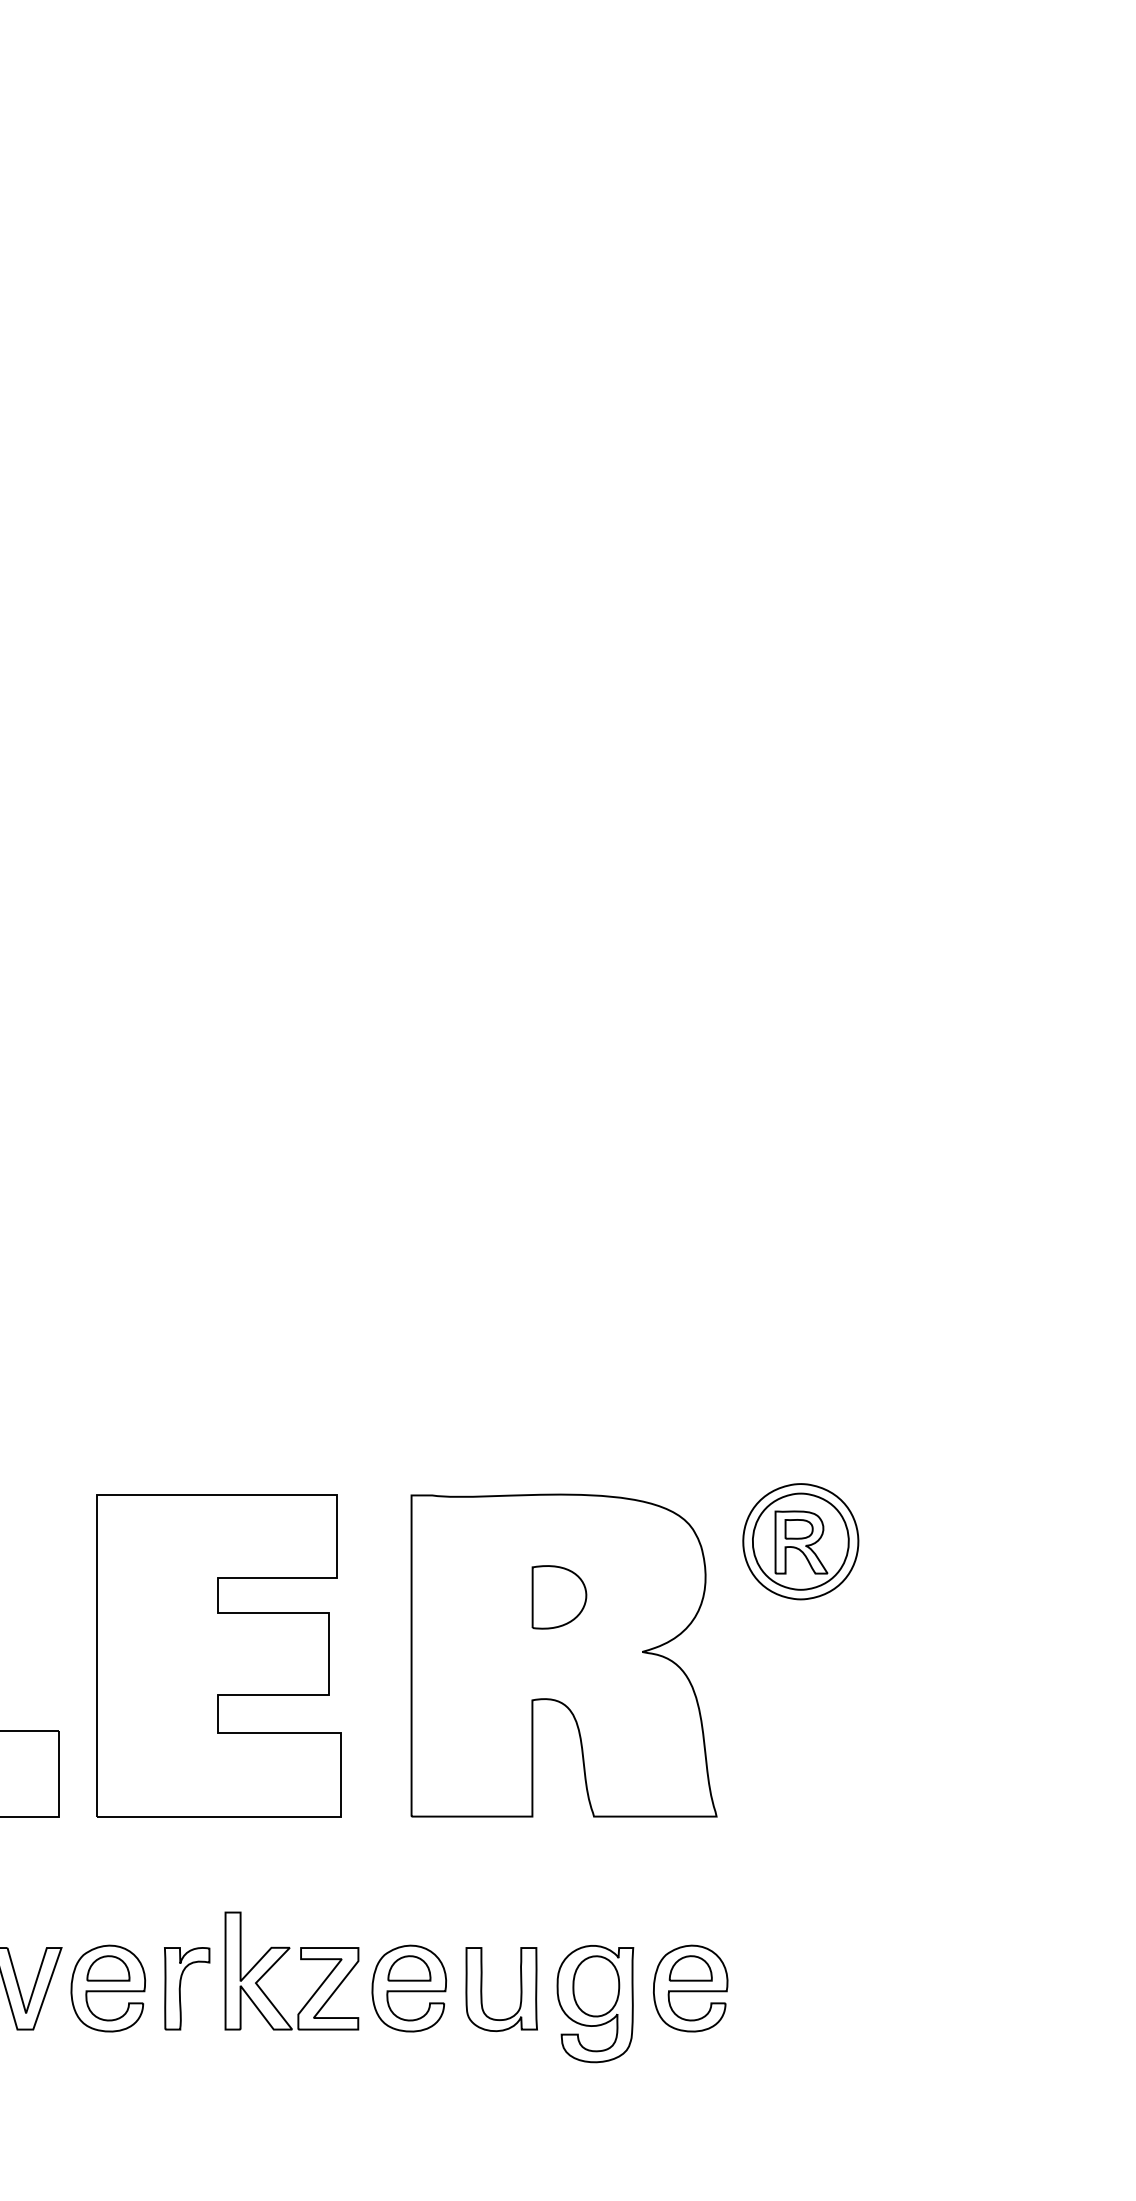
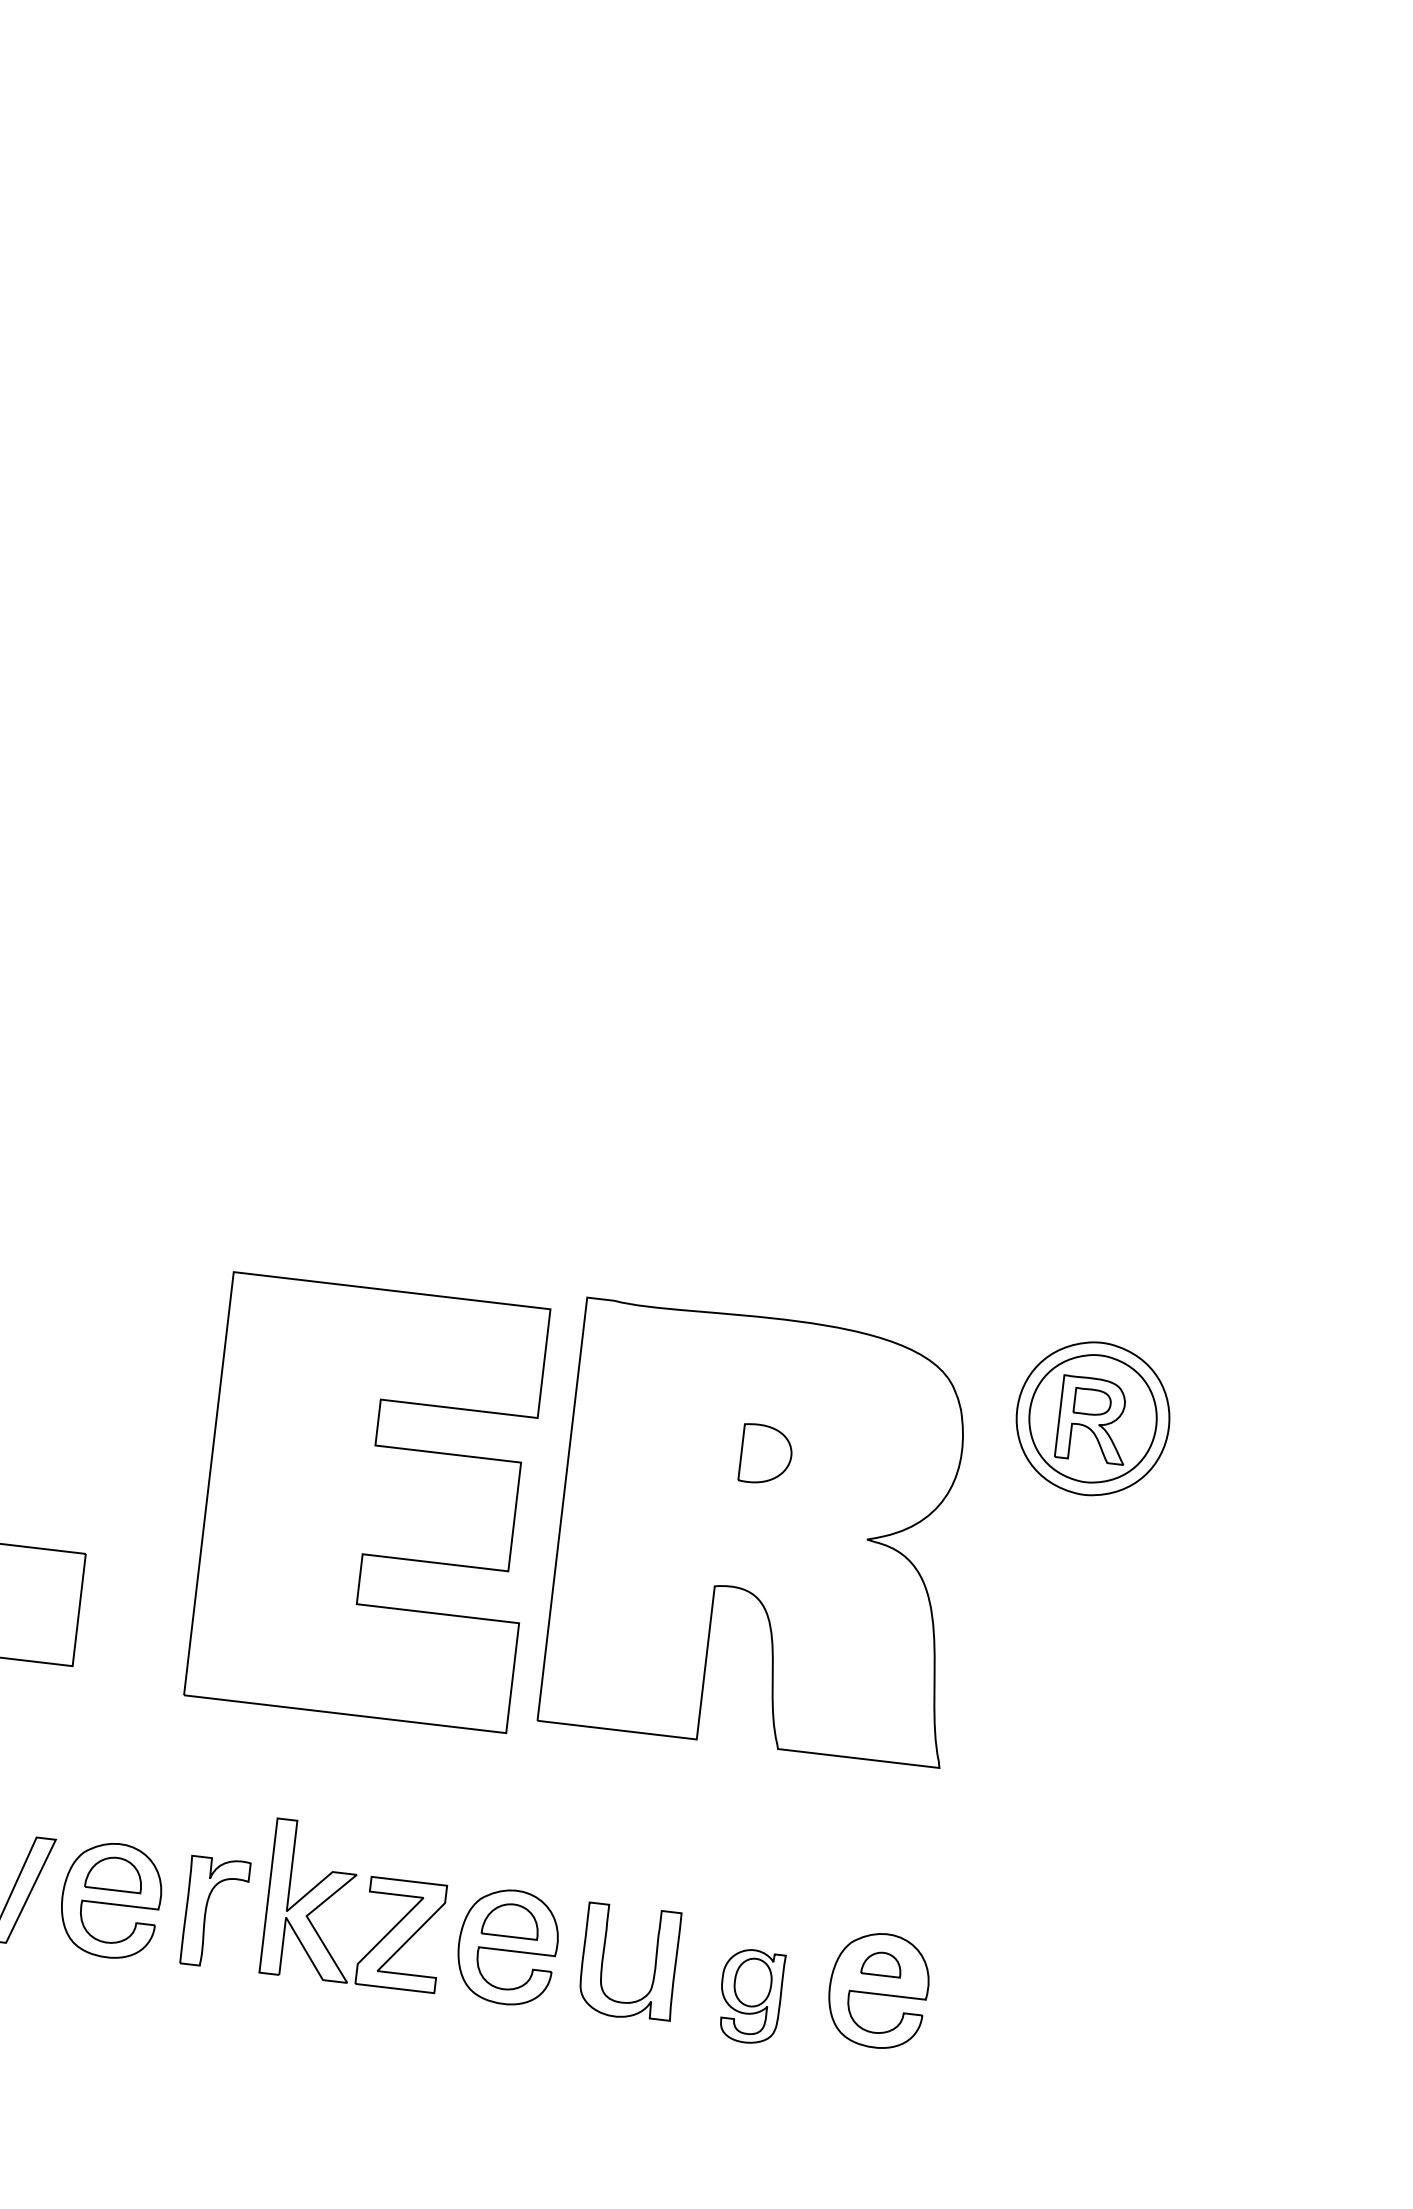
part: (559, 1597) -> (766, 1454), size x0.7
part: (218, 1655) -> (369, 1501), moved
part: (690, 1968) -> (881, 1964), size x0.7
part: (595, 2004) -> (750, 1996), size x0.6

